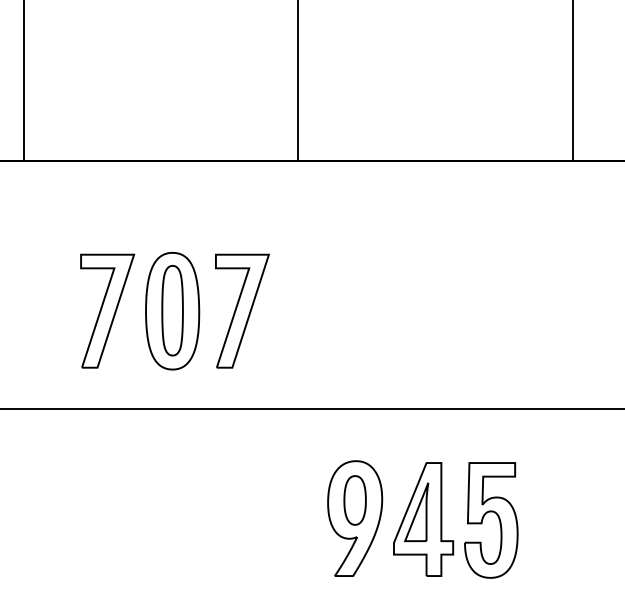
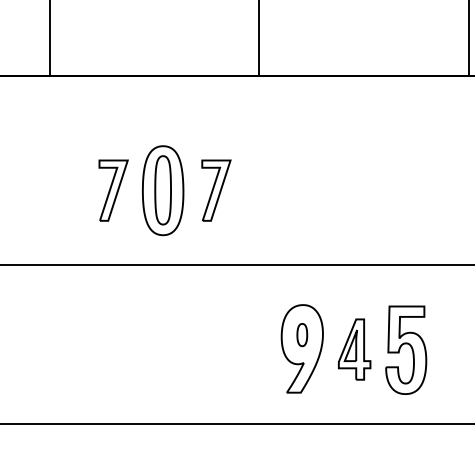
part: (107, 310) -> (113, 190), size x0.7
part: (242, 310) -> (216, 190), size x0.7
part: (354, 500) -> (301, 335), size x0.6
part: (423, 519) -> (354, 349), size x0.7

